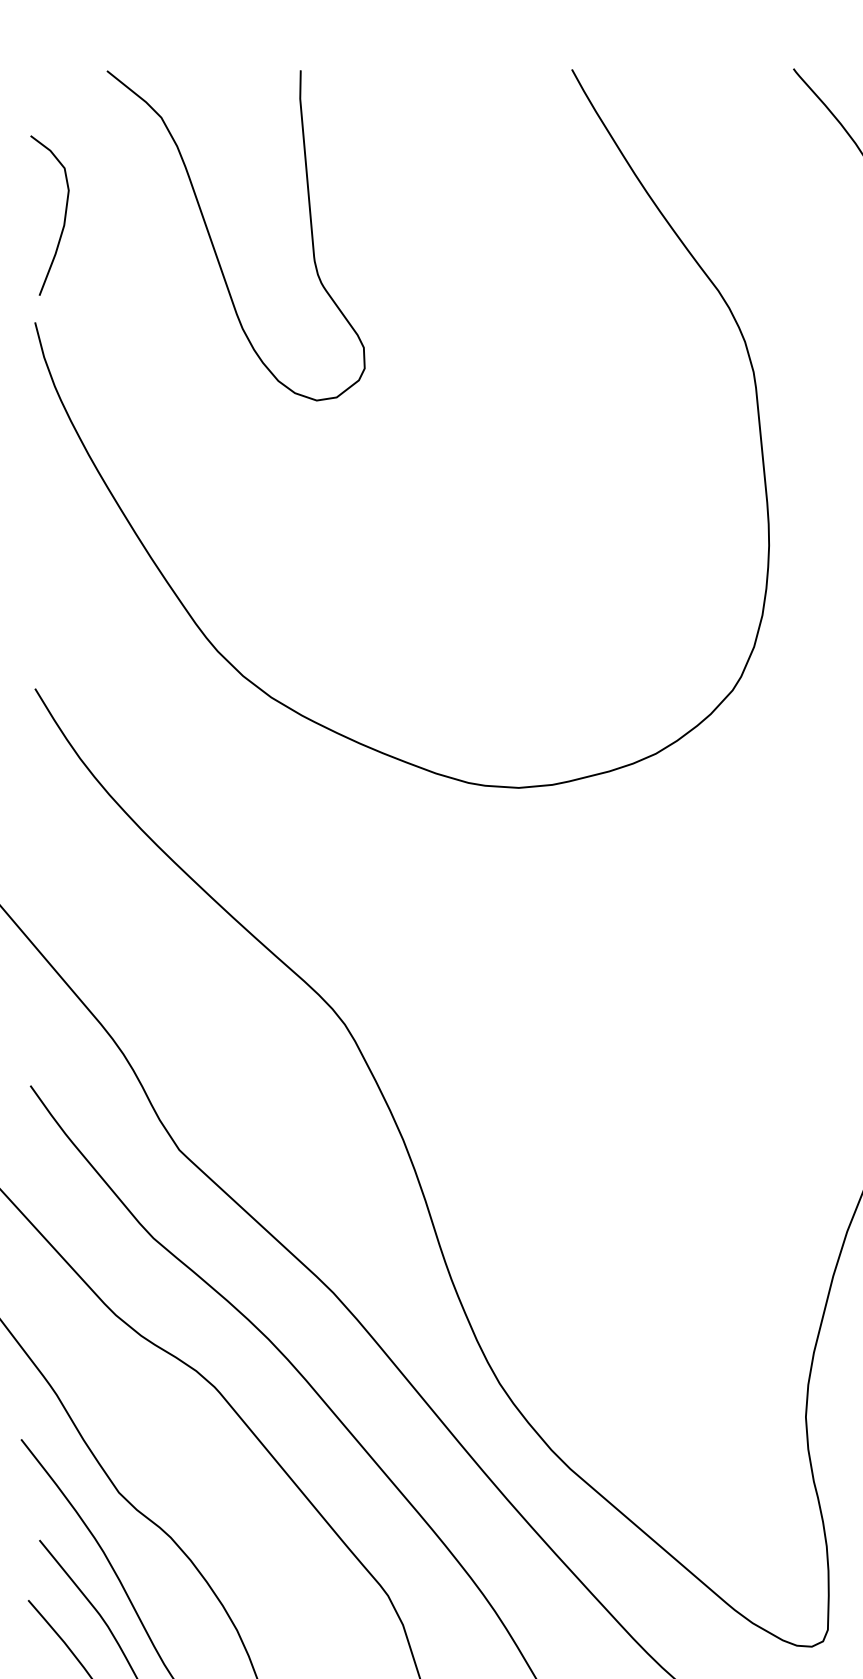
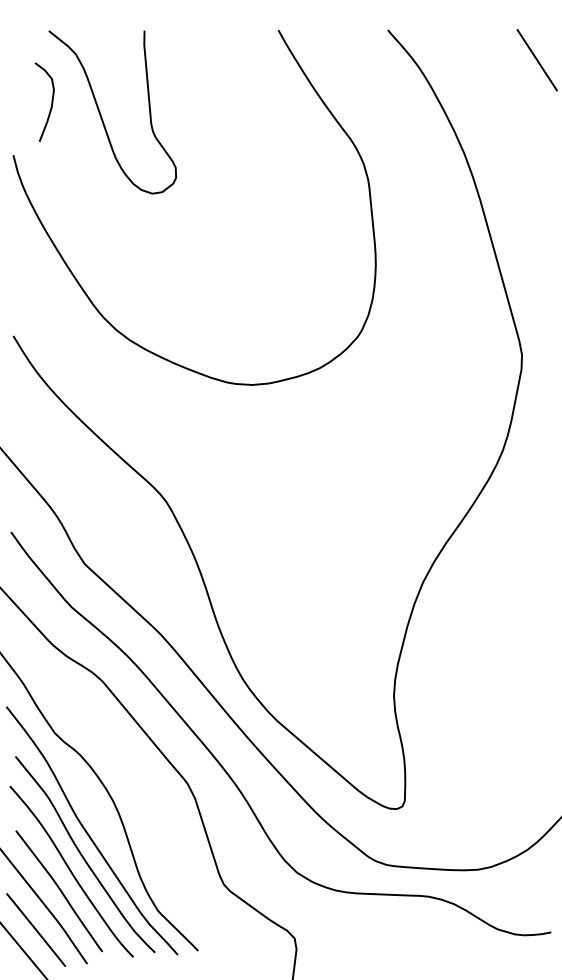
curve: (63, 213) -> (51, 101), moved

